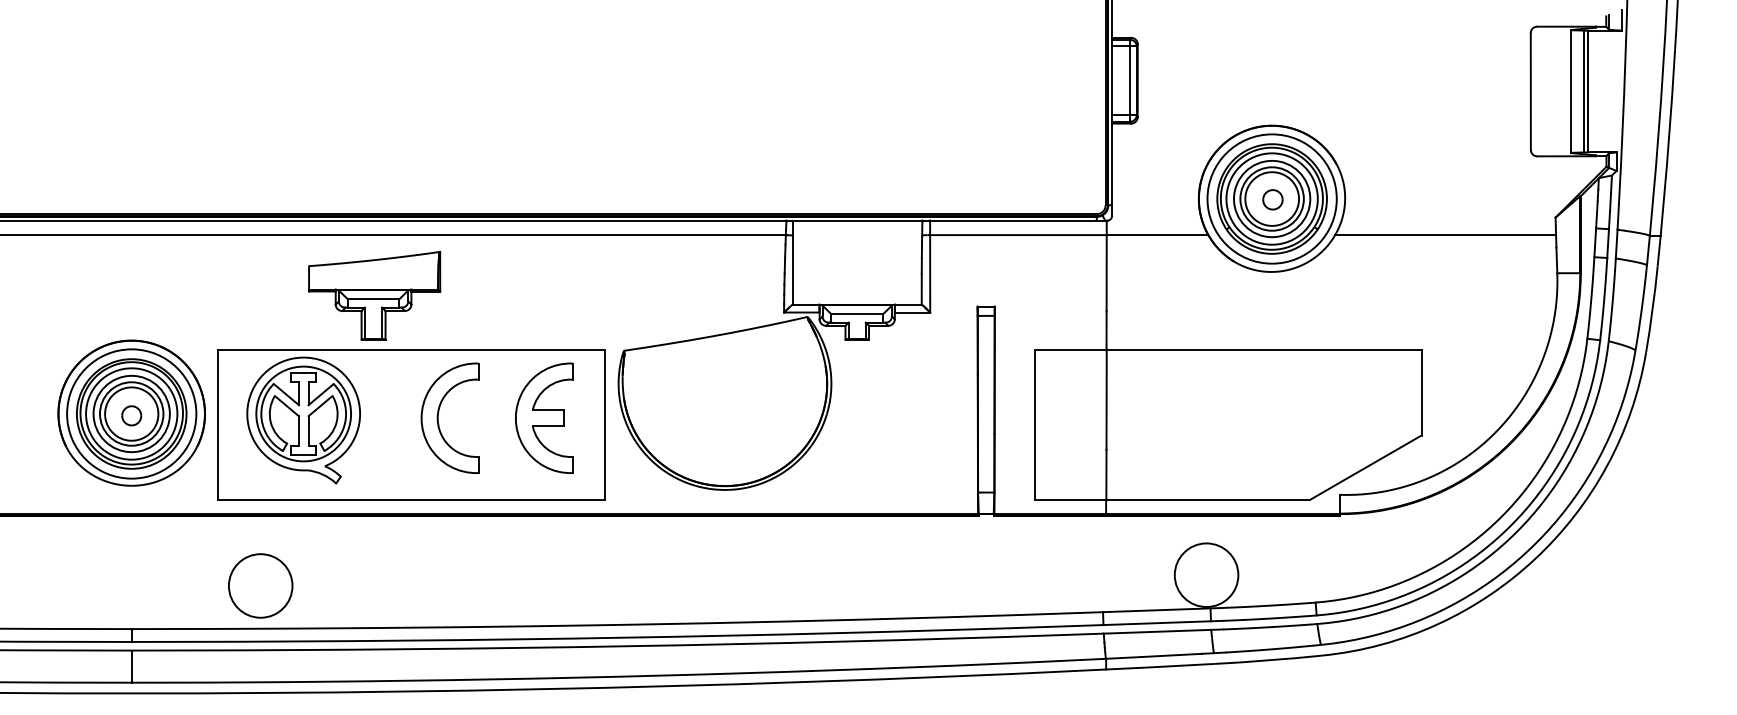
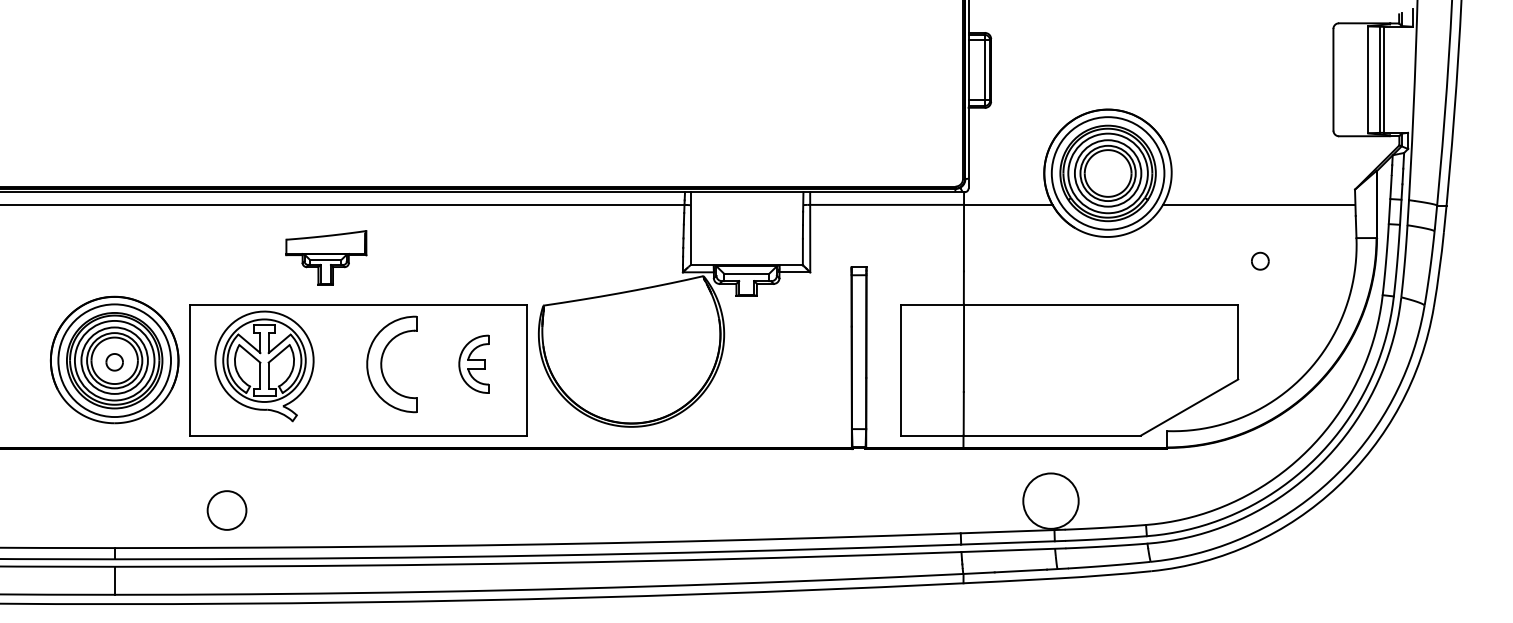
part: (1272, 199) -> (1259, 260), moved
part: (374, 295) -> (326, 257), size x0.7
part: (544, 417) -> (474, 363), size x0.6
circle: (260, 585) -> (226, 510), size x0.7

